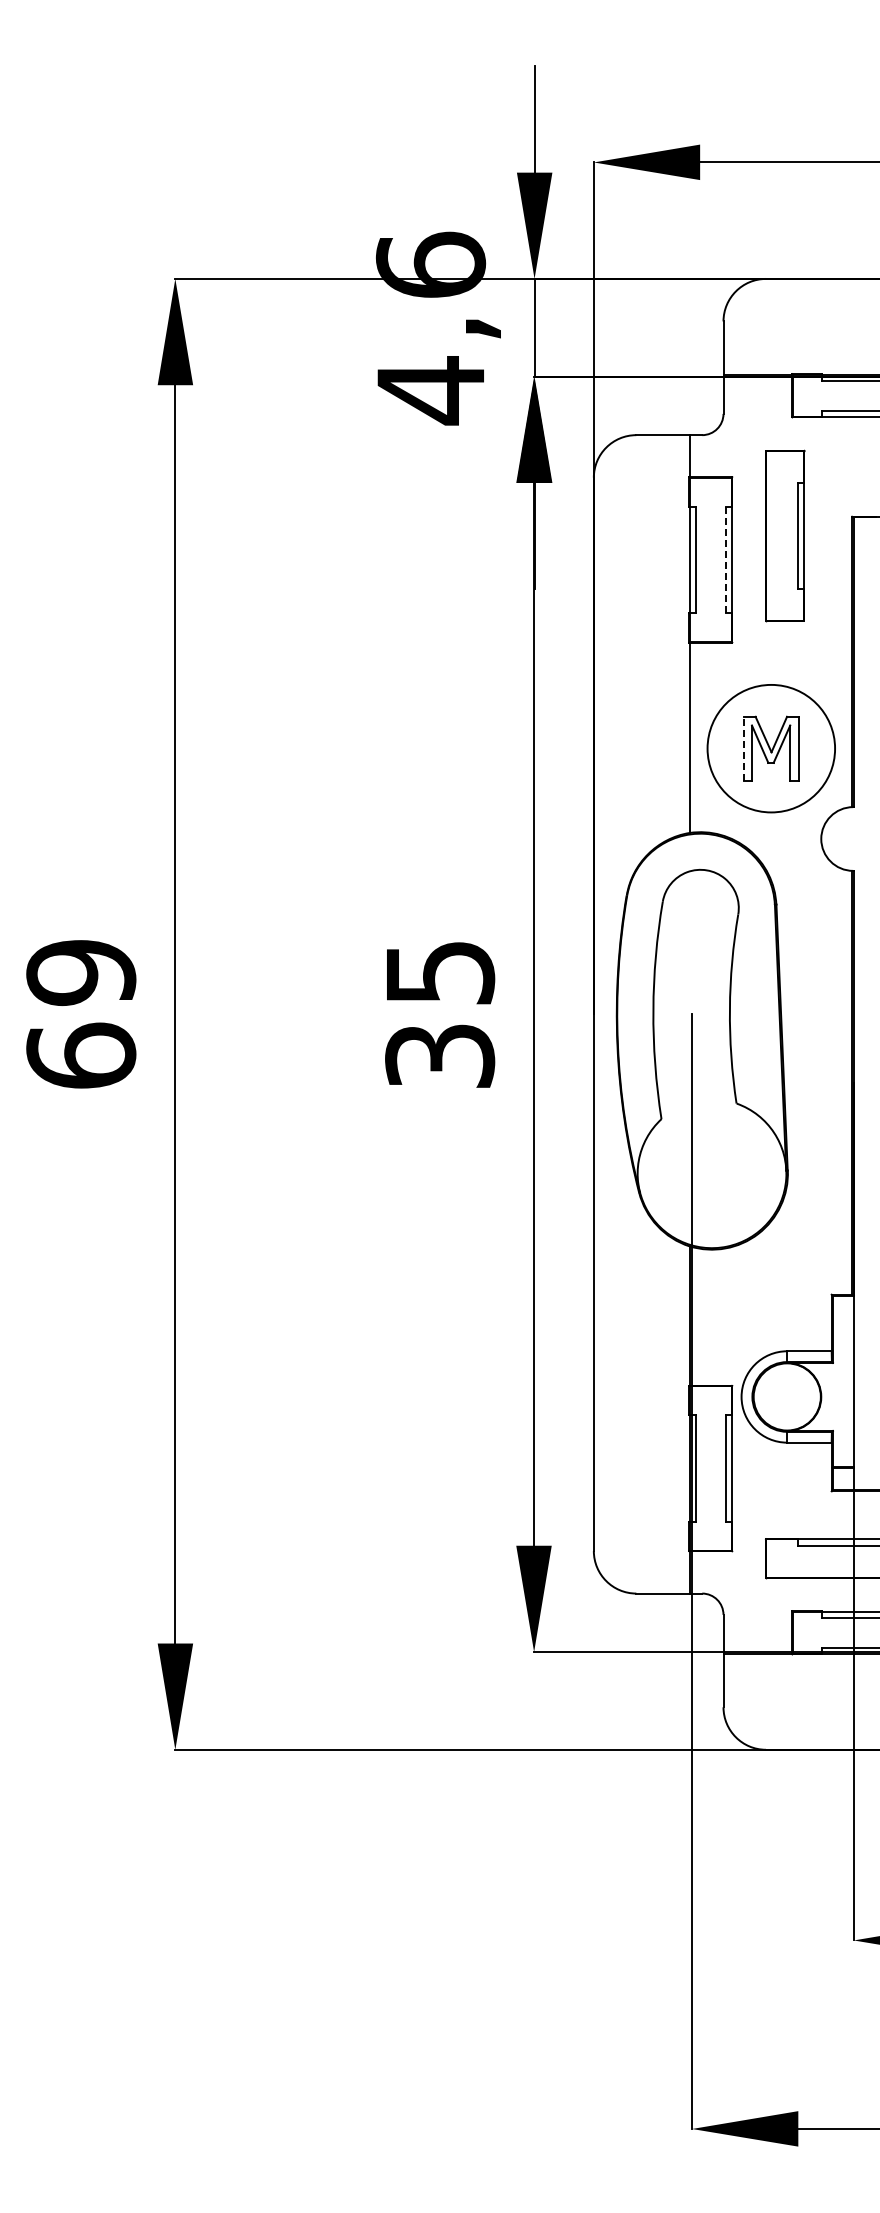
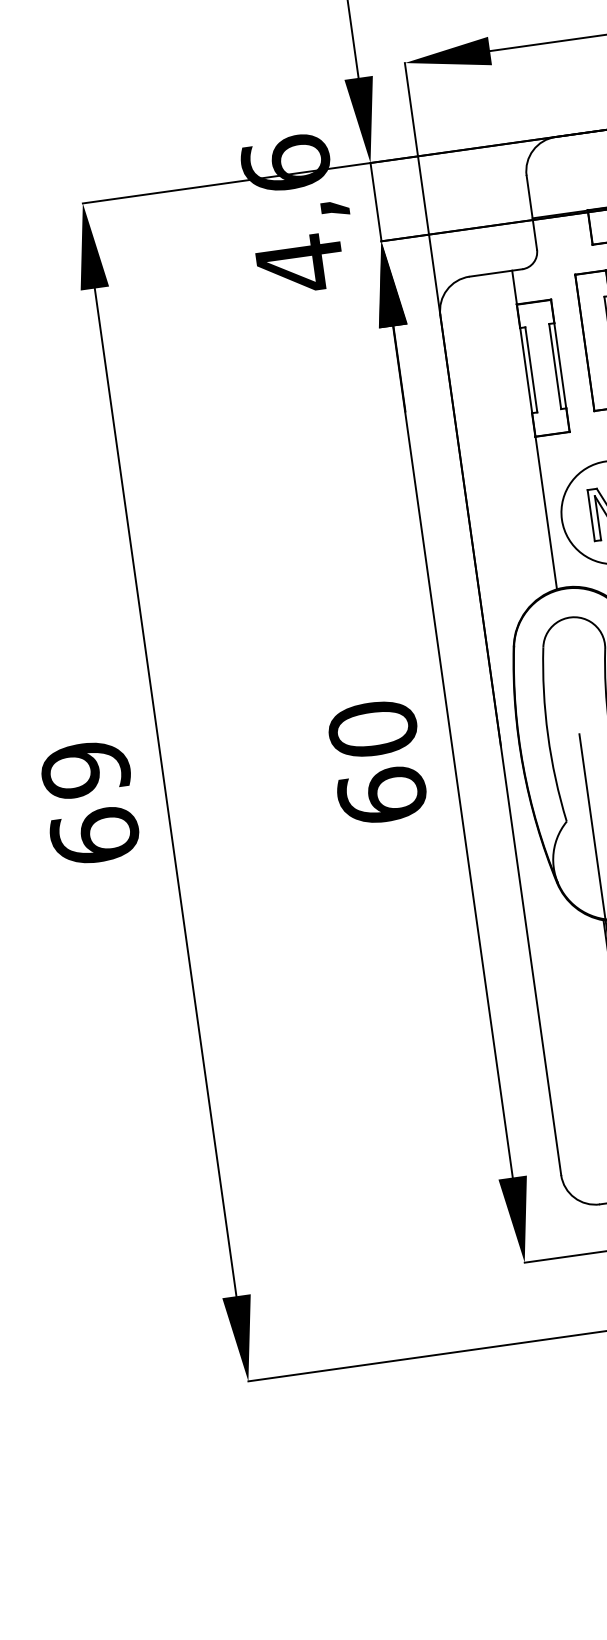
line: (725, 560) -> (555, 367), dashed -> solid
line: (744, 748) -> (591, 515), dashed -> solid
text: (440, 1013) -> (377, 761), 35 -> 60

